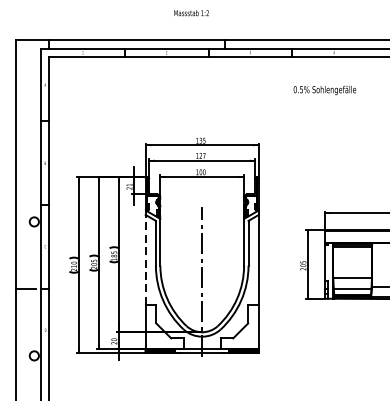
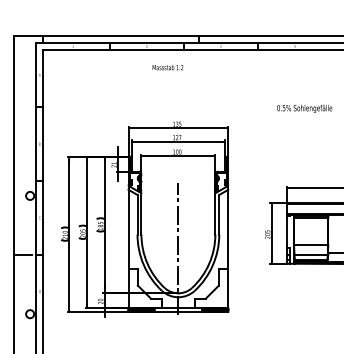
text: (191, 13) -> (167, 67), moved
text: (324, 90) -> (304, 108), moved
line: (145, 259) -> (128, 229), dashed -> solid

